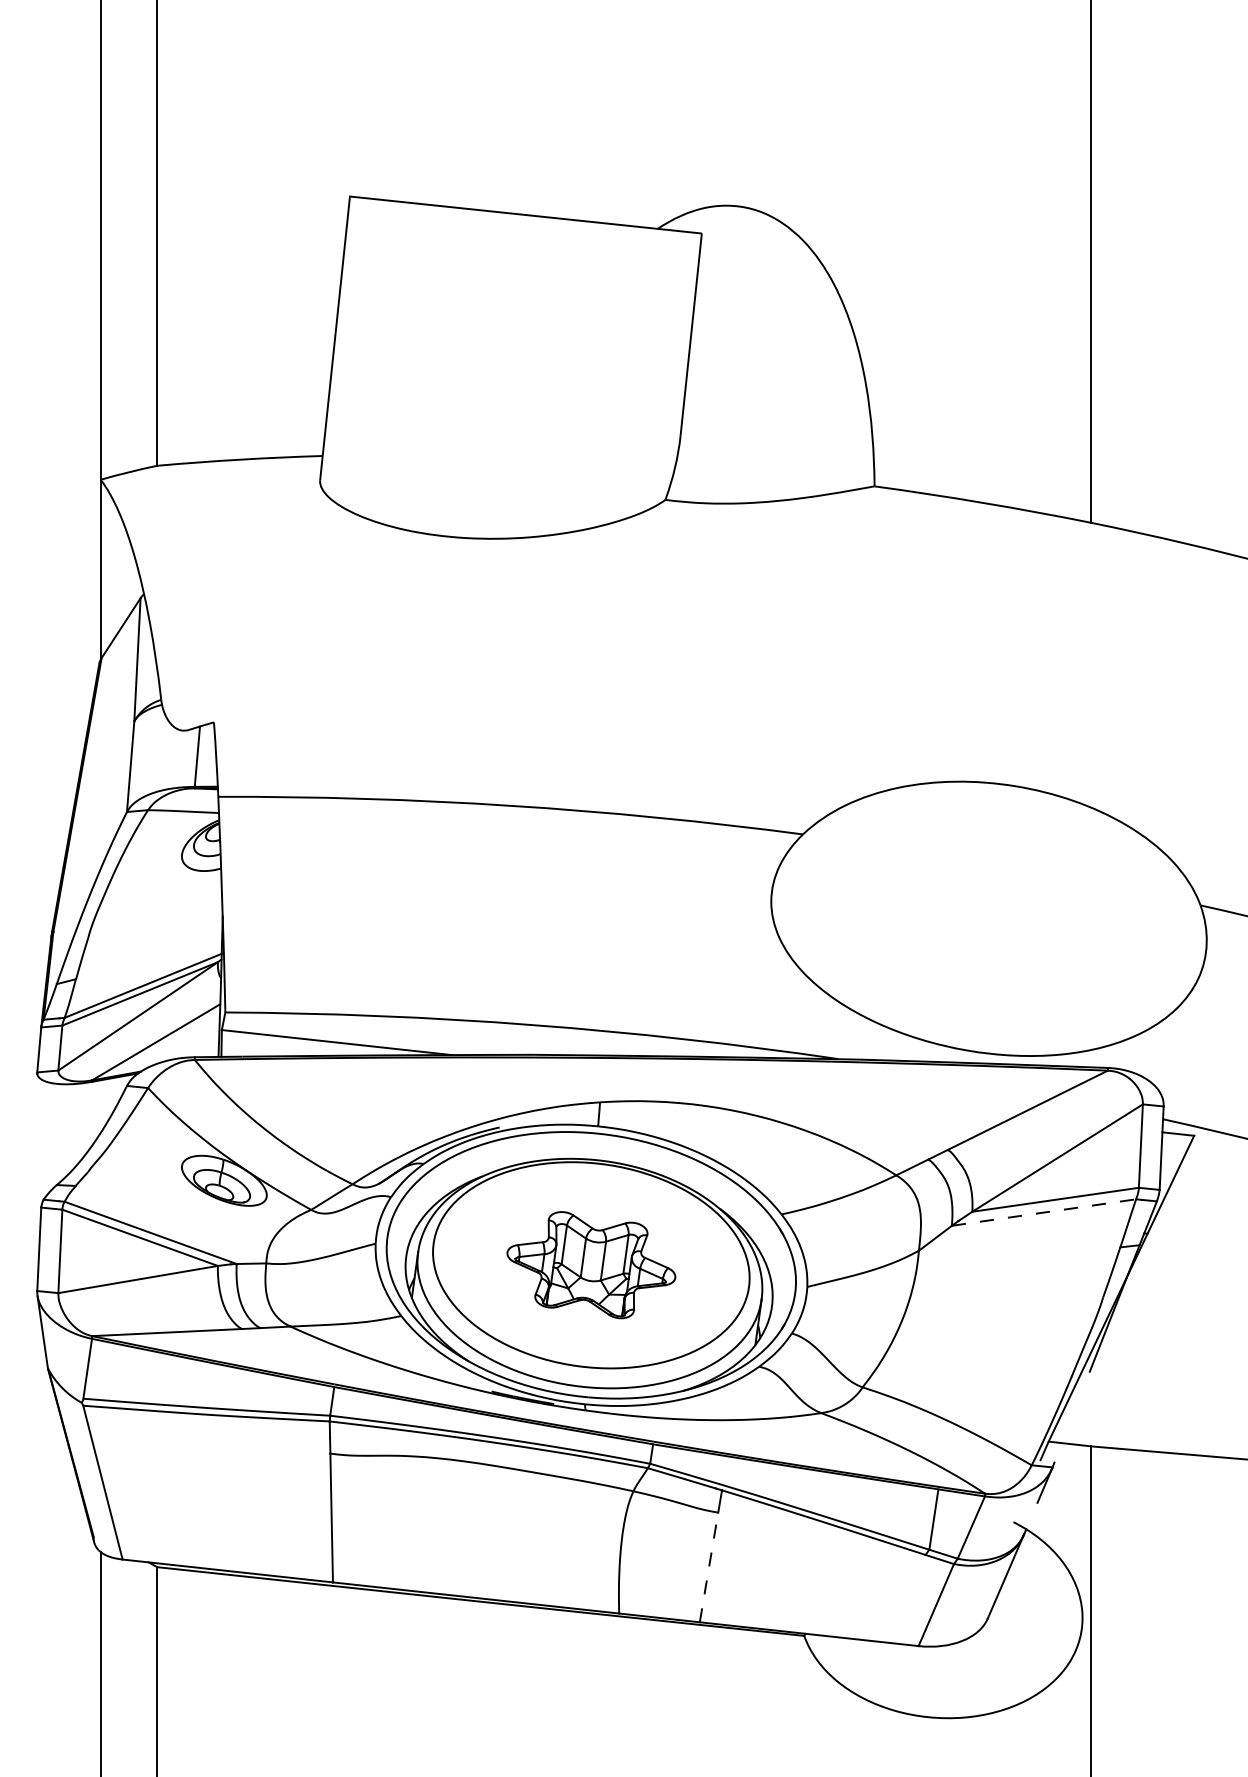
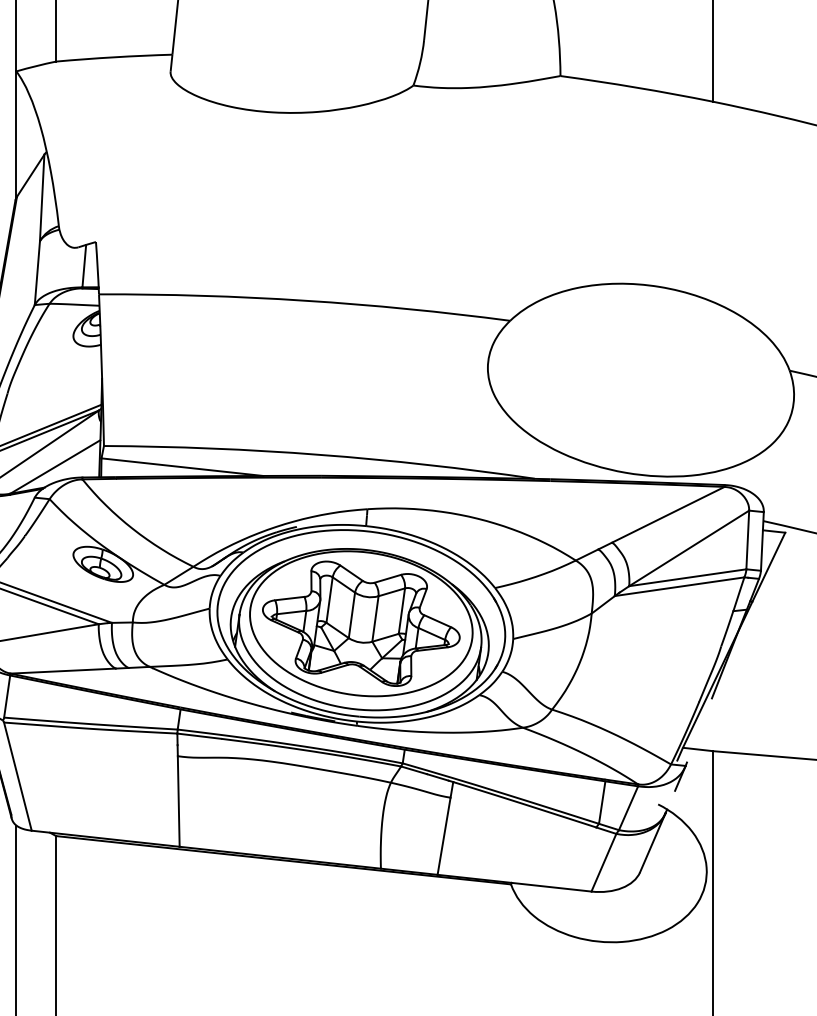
line: (1044, 1212) -> (679, 586), dashed -> solid
part: (591, 1264) -> (361, 623), size x1.67
line: (709, 1567) -> (444, 836), dashed -> solid

